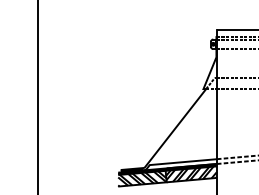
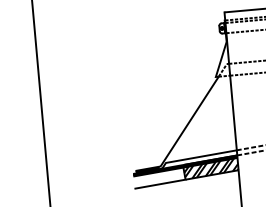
hatch: (142, 178) -> (159, 177), removed

